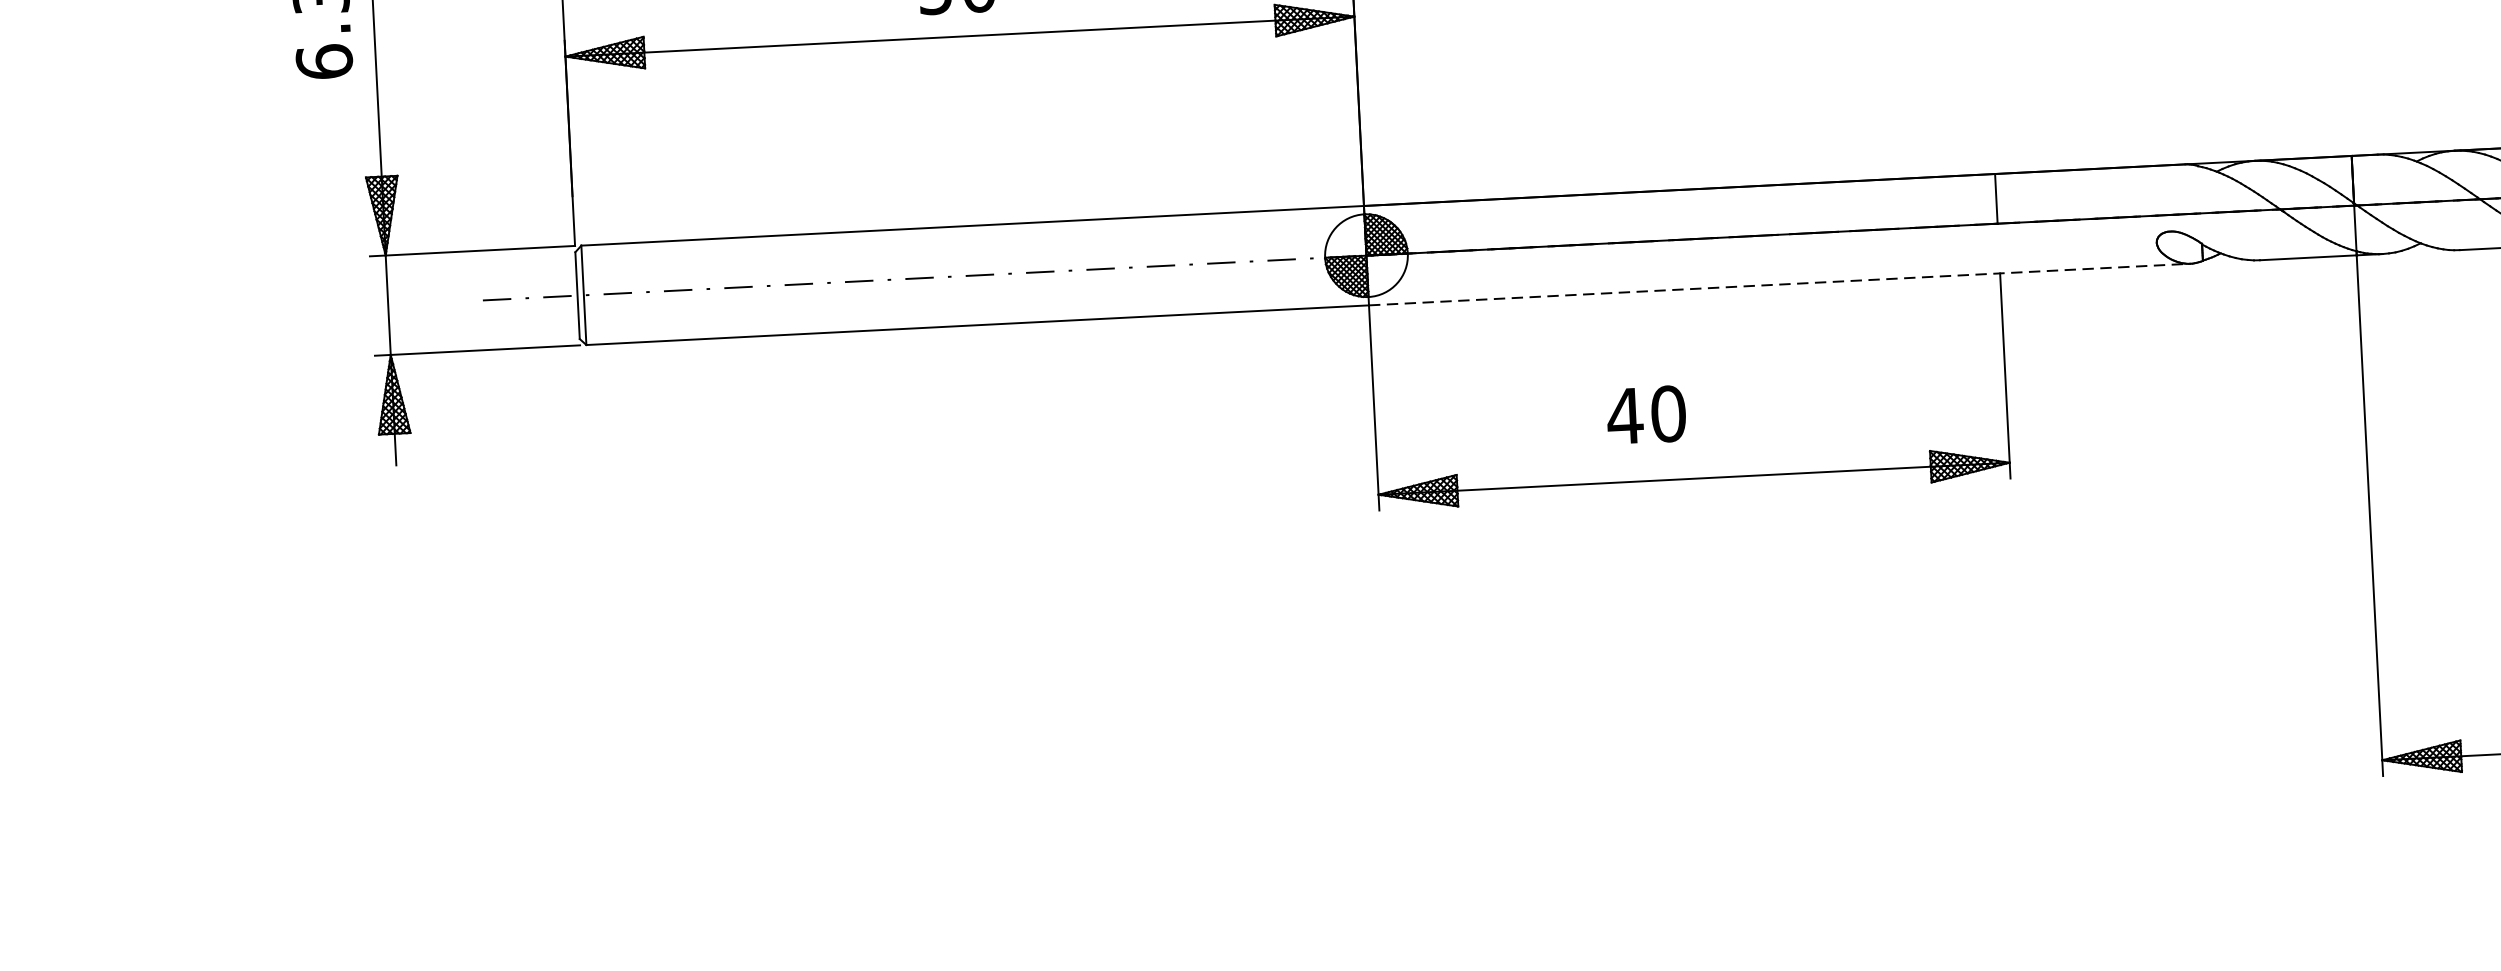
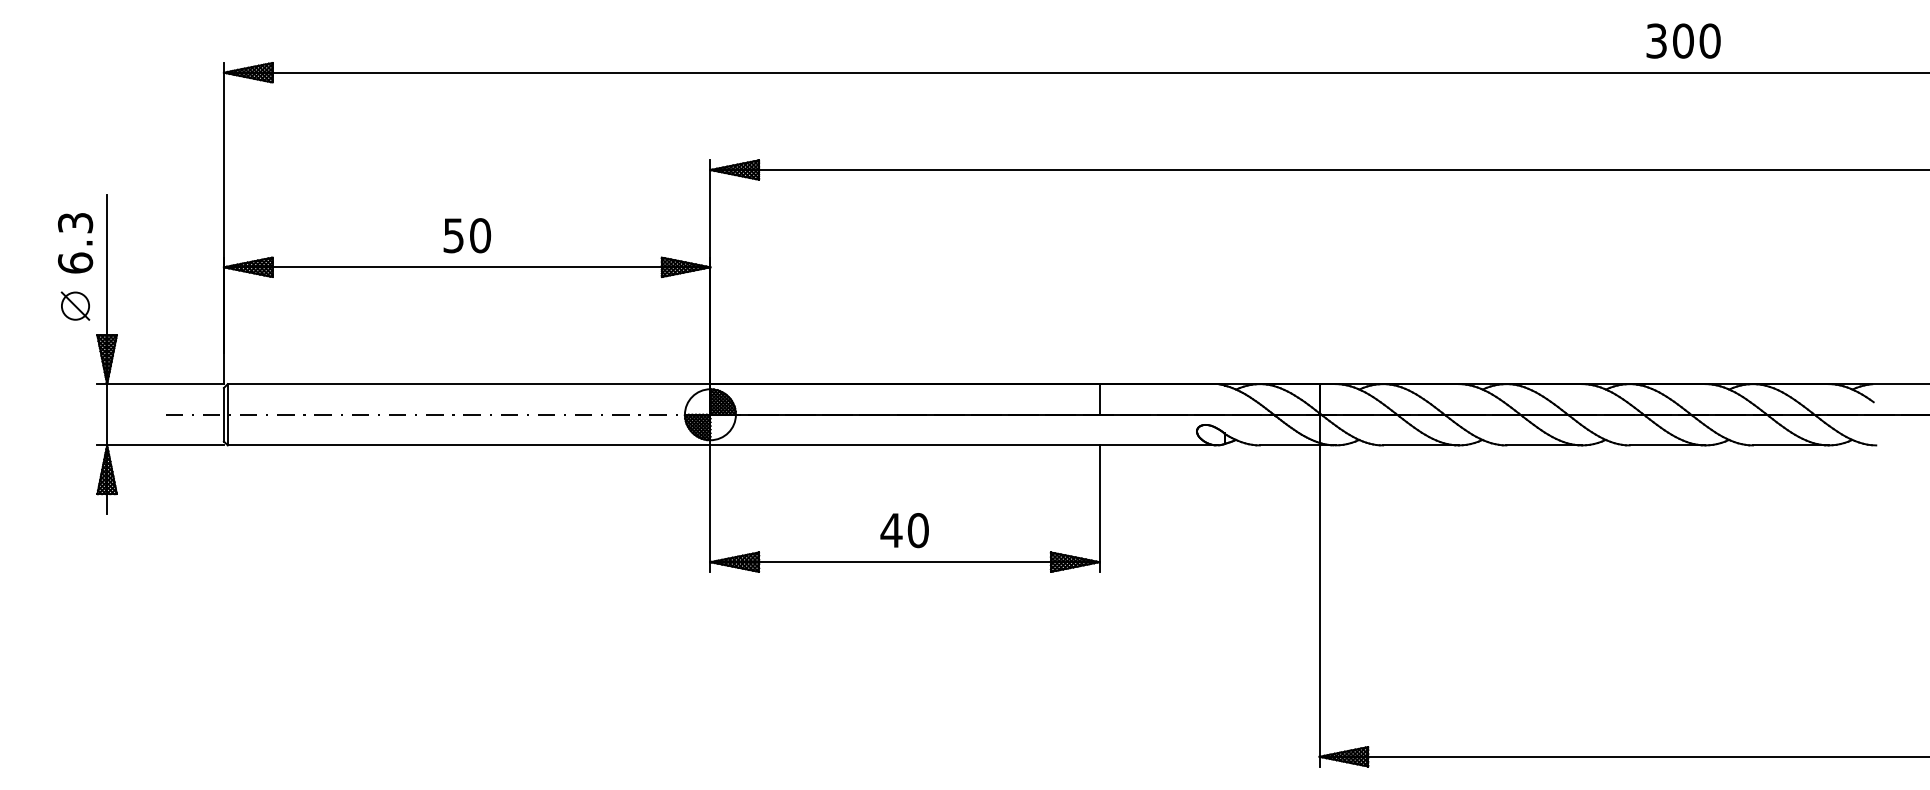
part: (327, 130) -> (75, 305), added
line: (1780, 284) -> (964, 445), dashed -> solid
text: (1646, 415) -> (904, 530), moved

